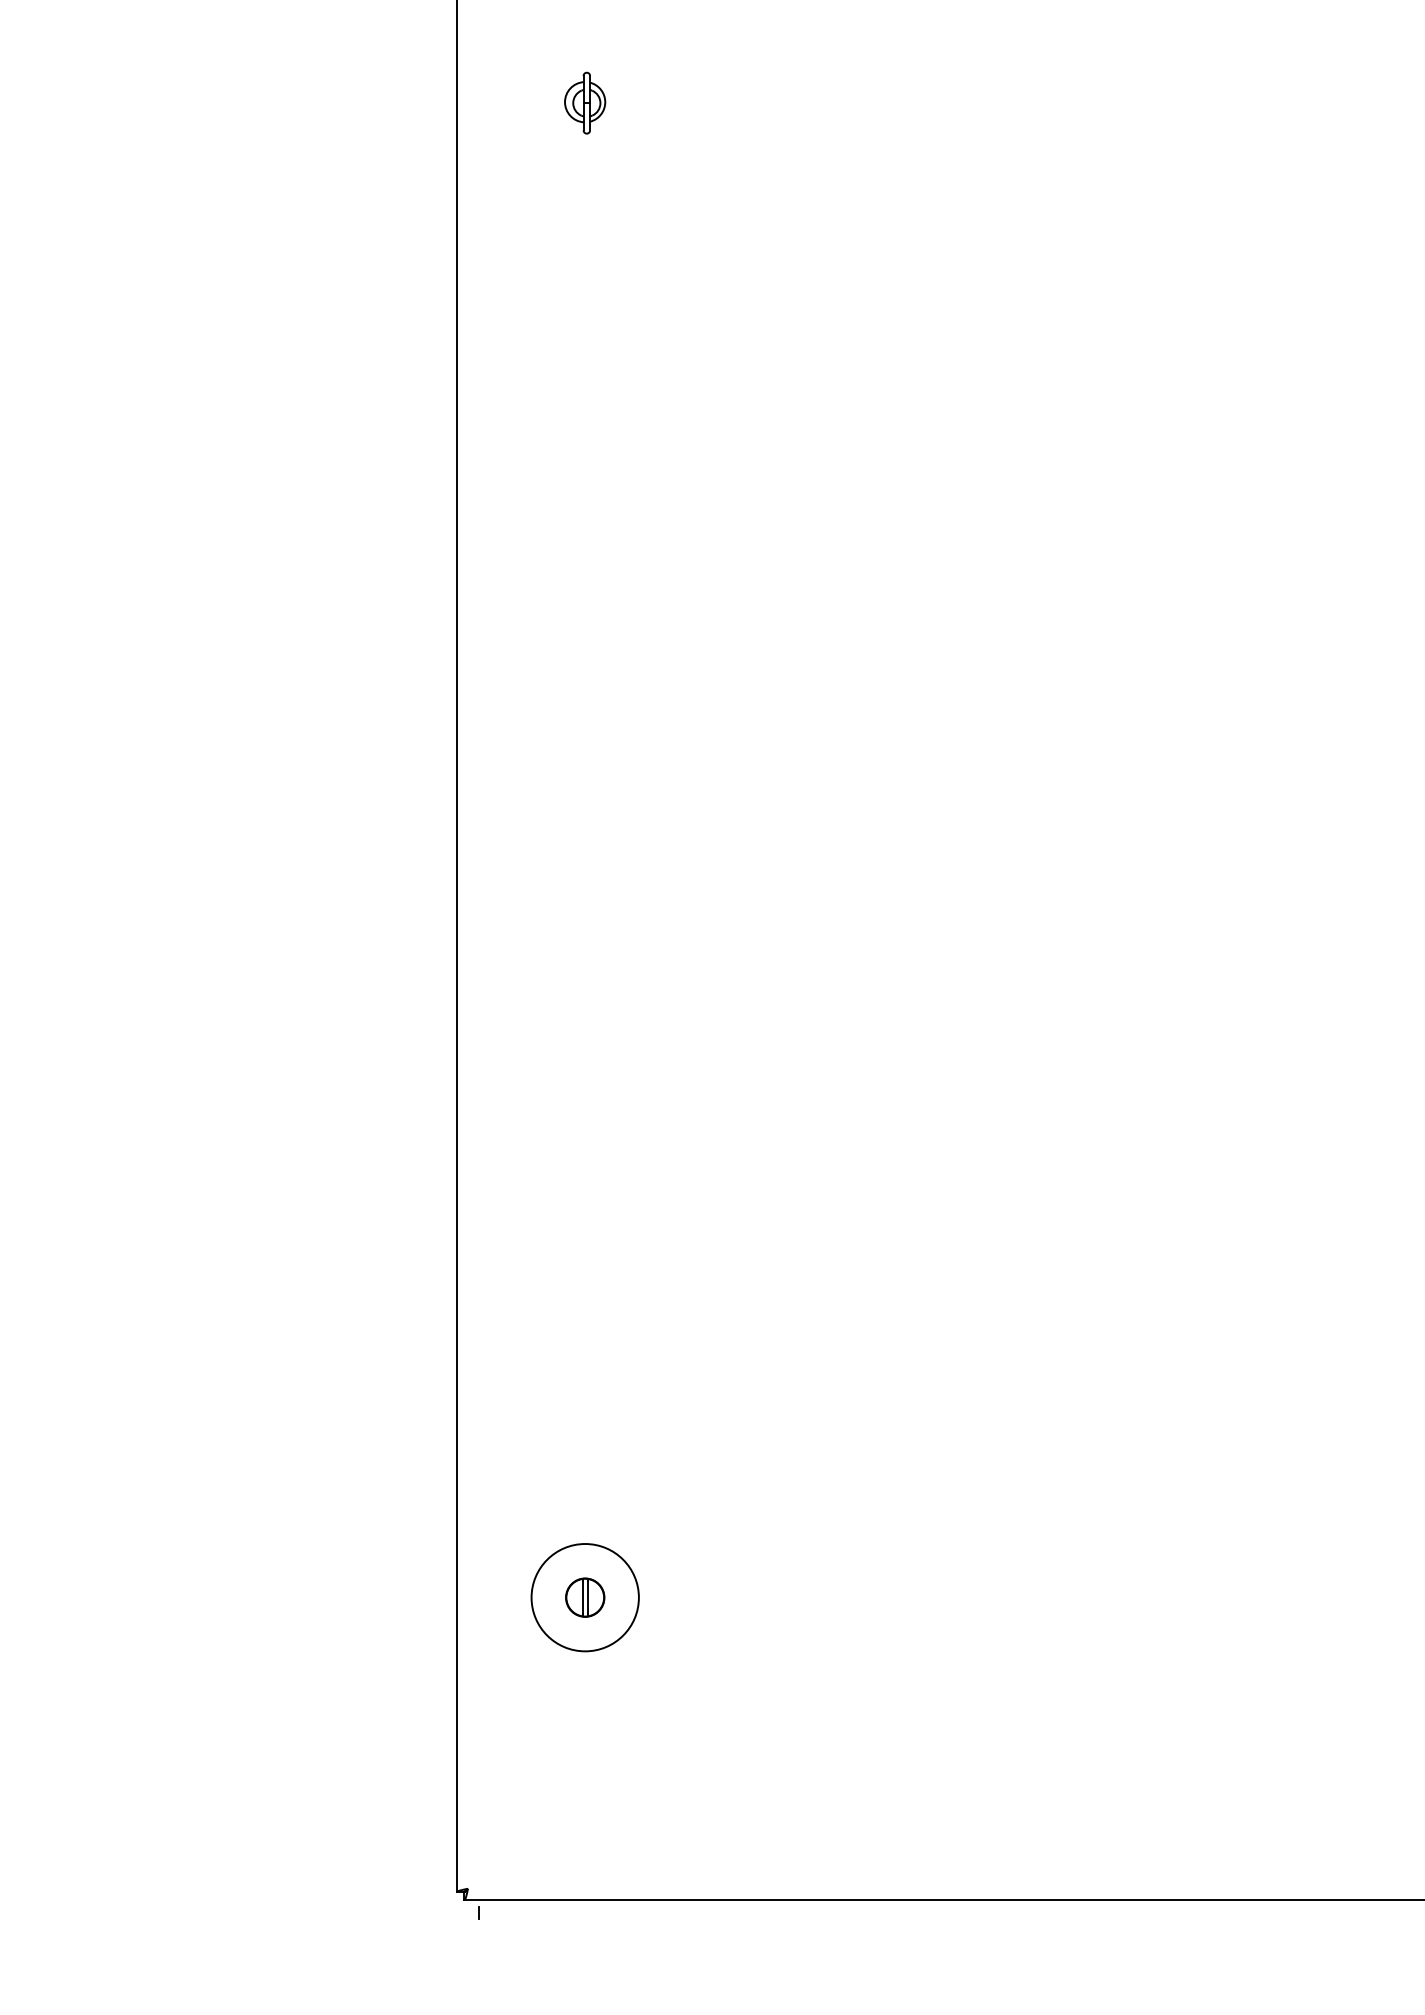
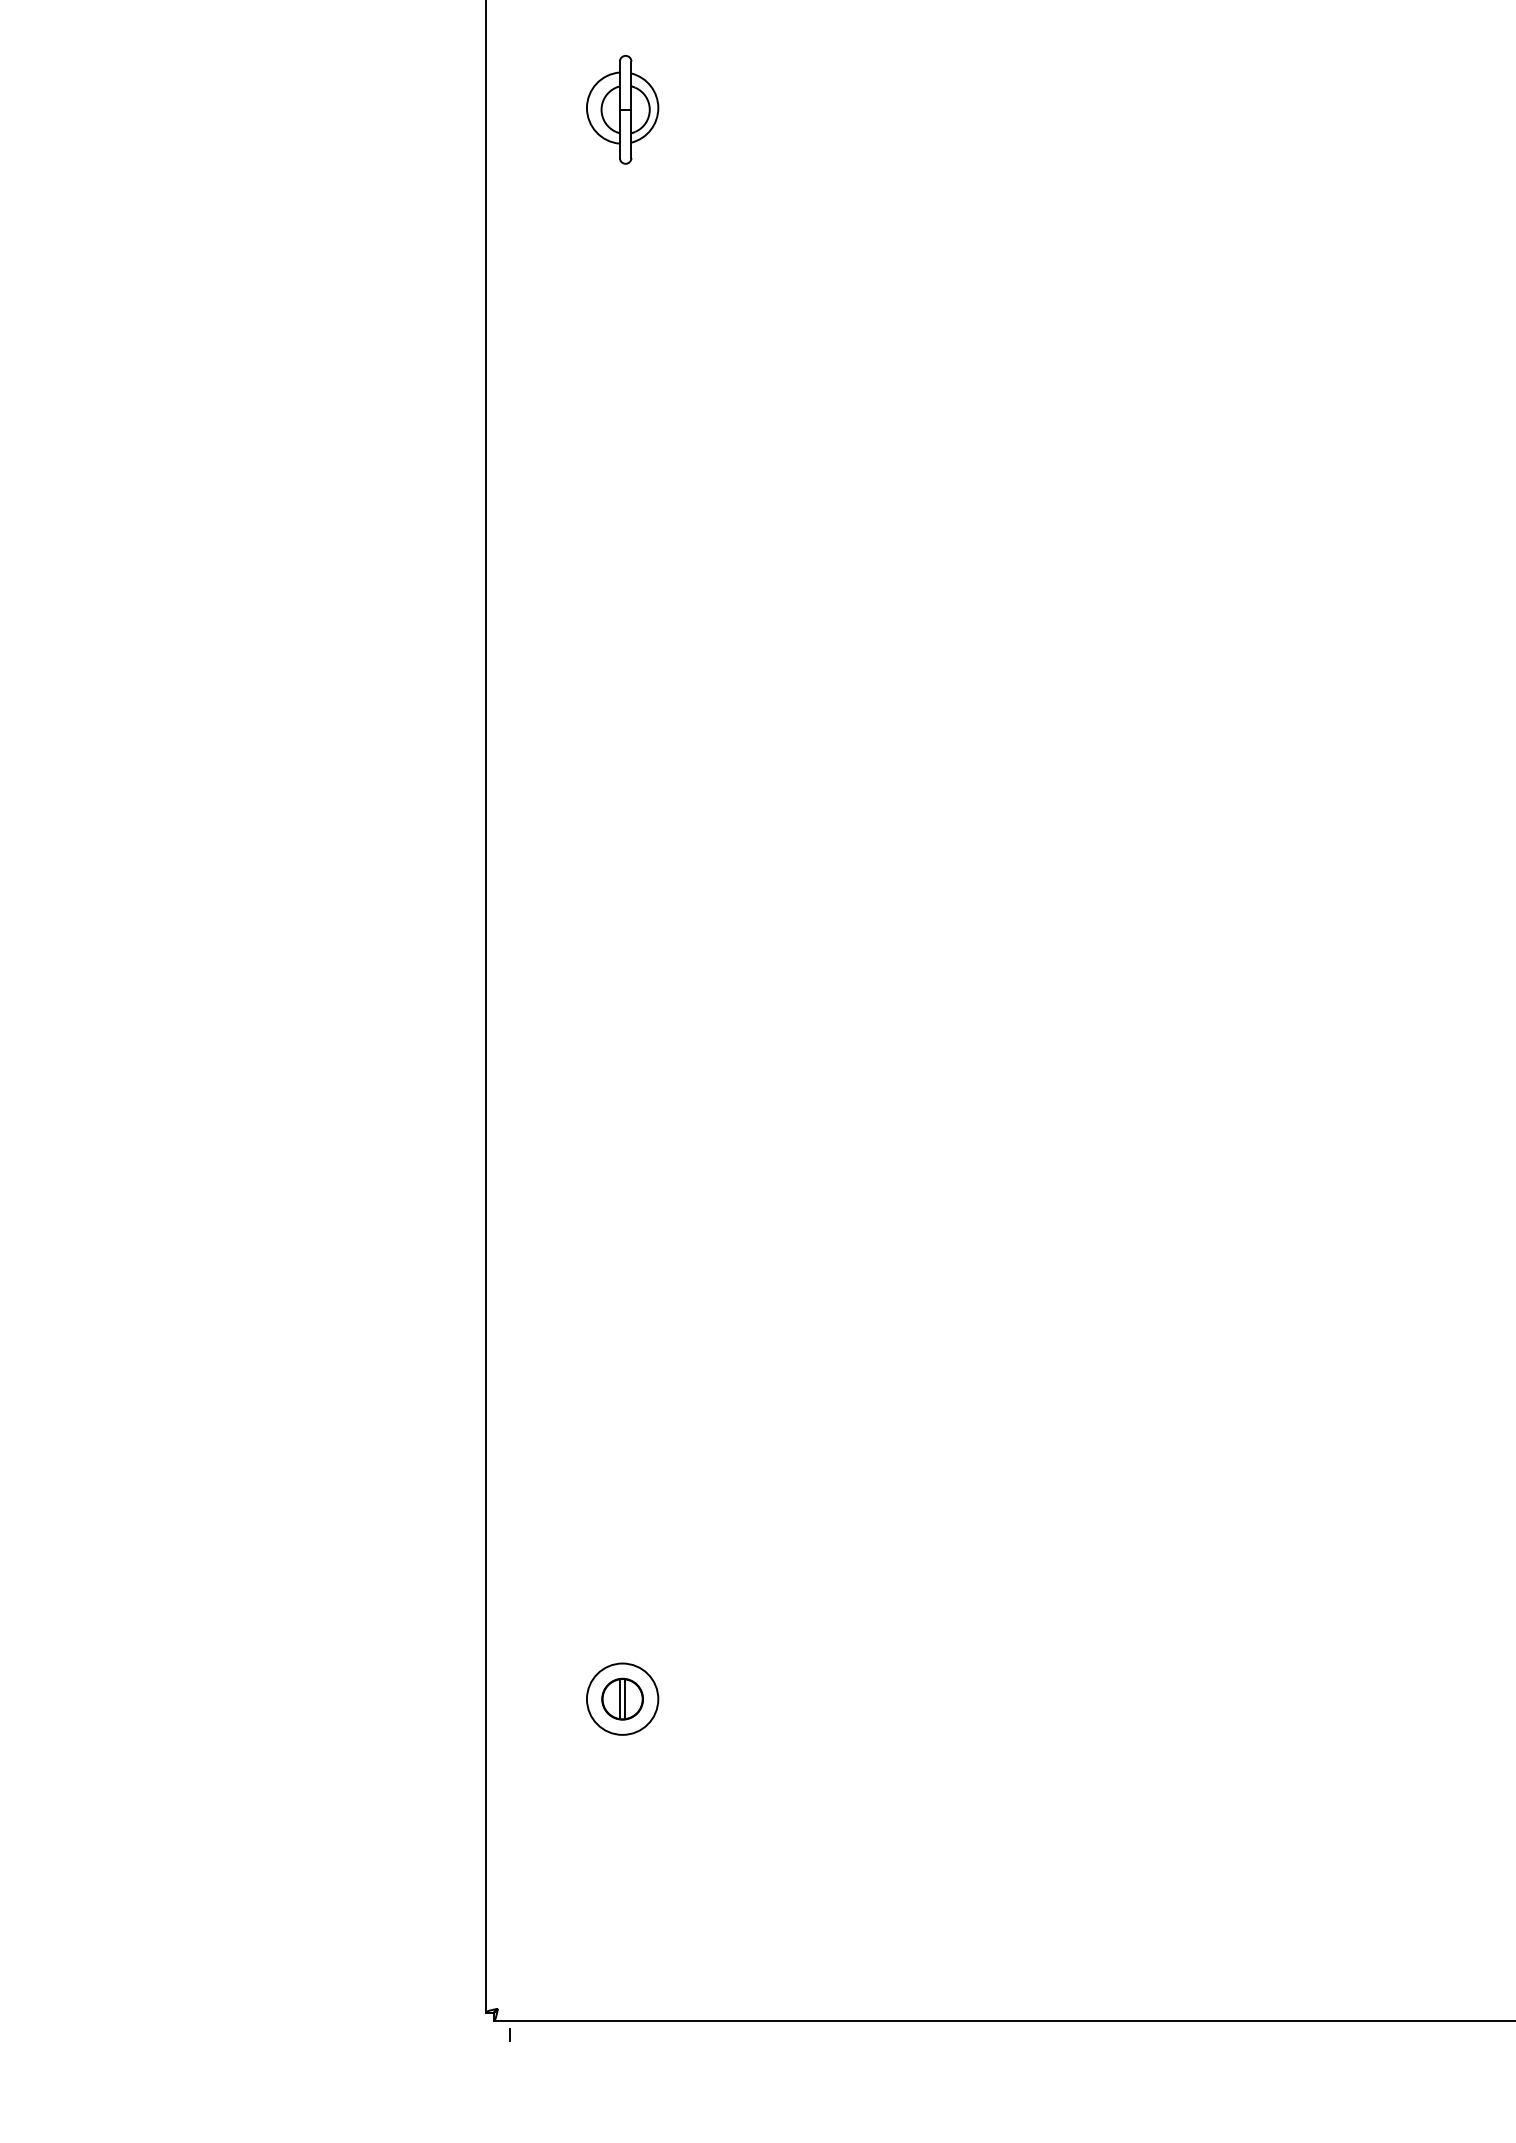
part: (584, 102) -> (621, 108), size x1.67
circle: (584, 1597) -> (621, 1699), size x0.62

